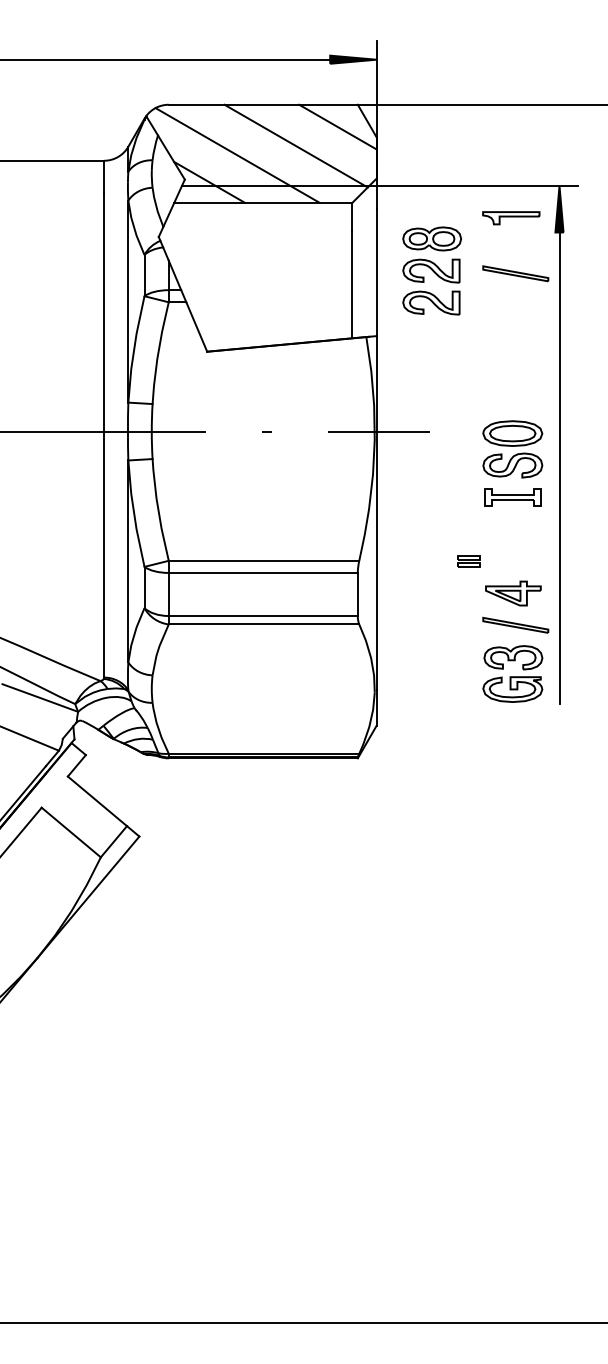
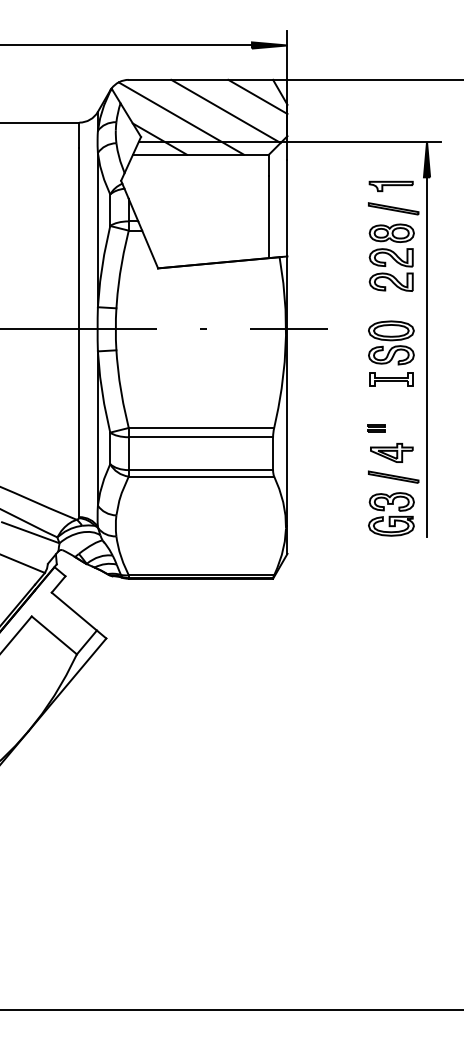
part: (510, 218) -> (390, 186), moved
part: (431, 270) -> (391, 257), moved
part: (468, 561) -> (376, 428), moved

